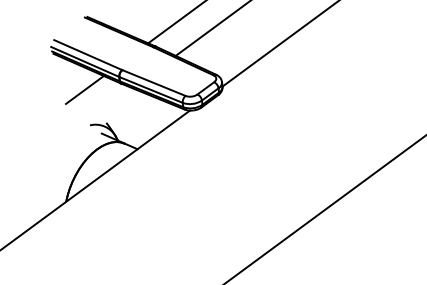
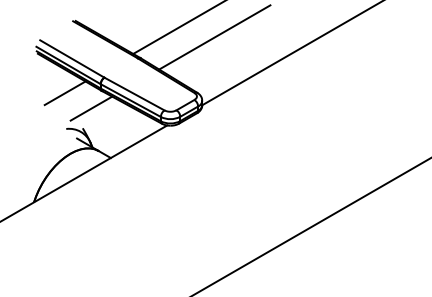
line: (112, 102) -> (91, 108), added

